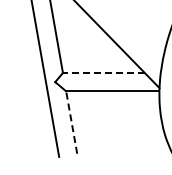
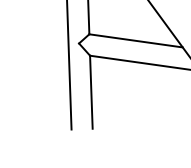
line: (103, 72) -> (135, 40), dashed -> solid
line: (71, 122) -> (91, 92), dashed -> solid

